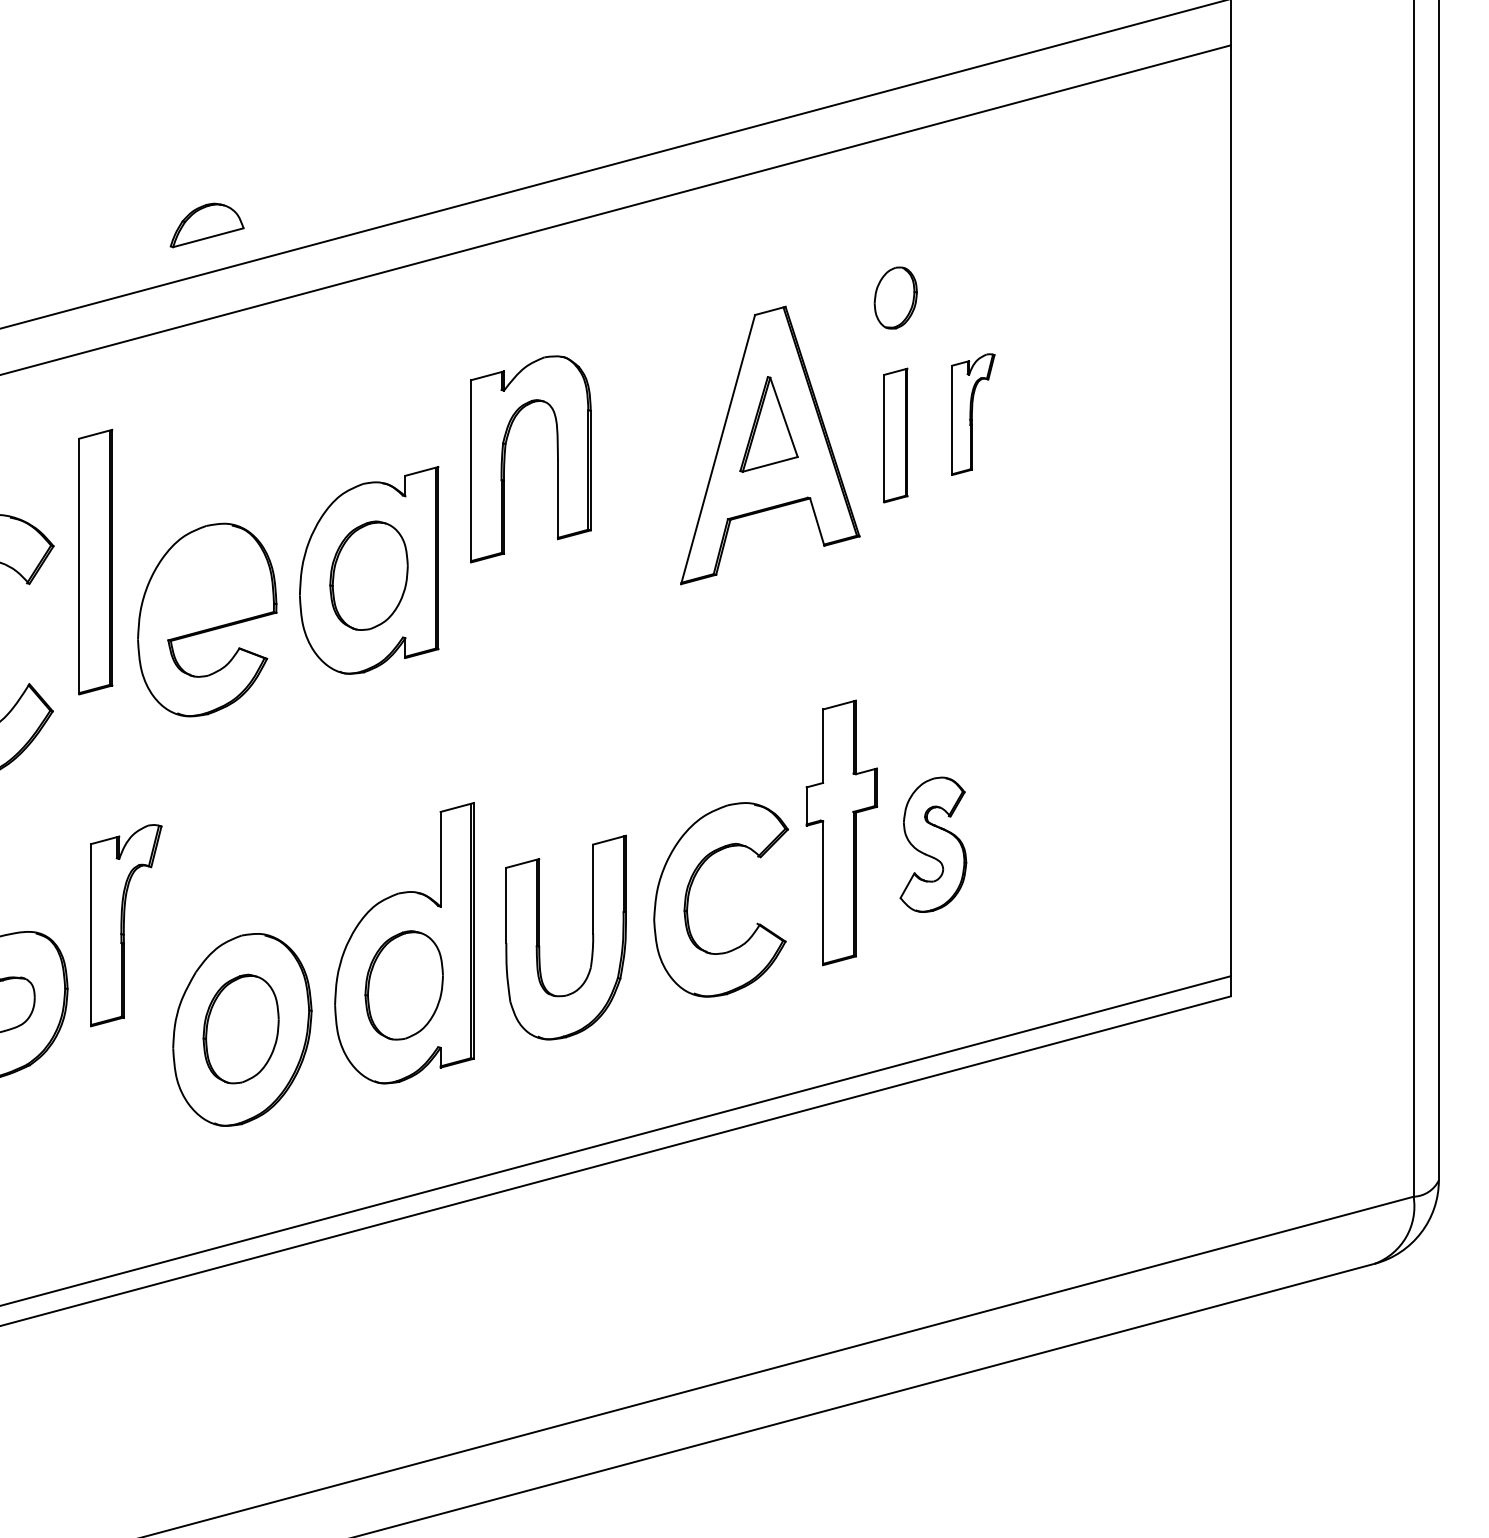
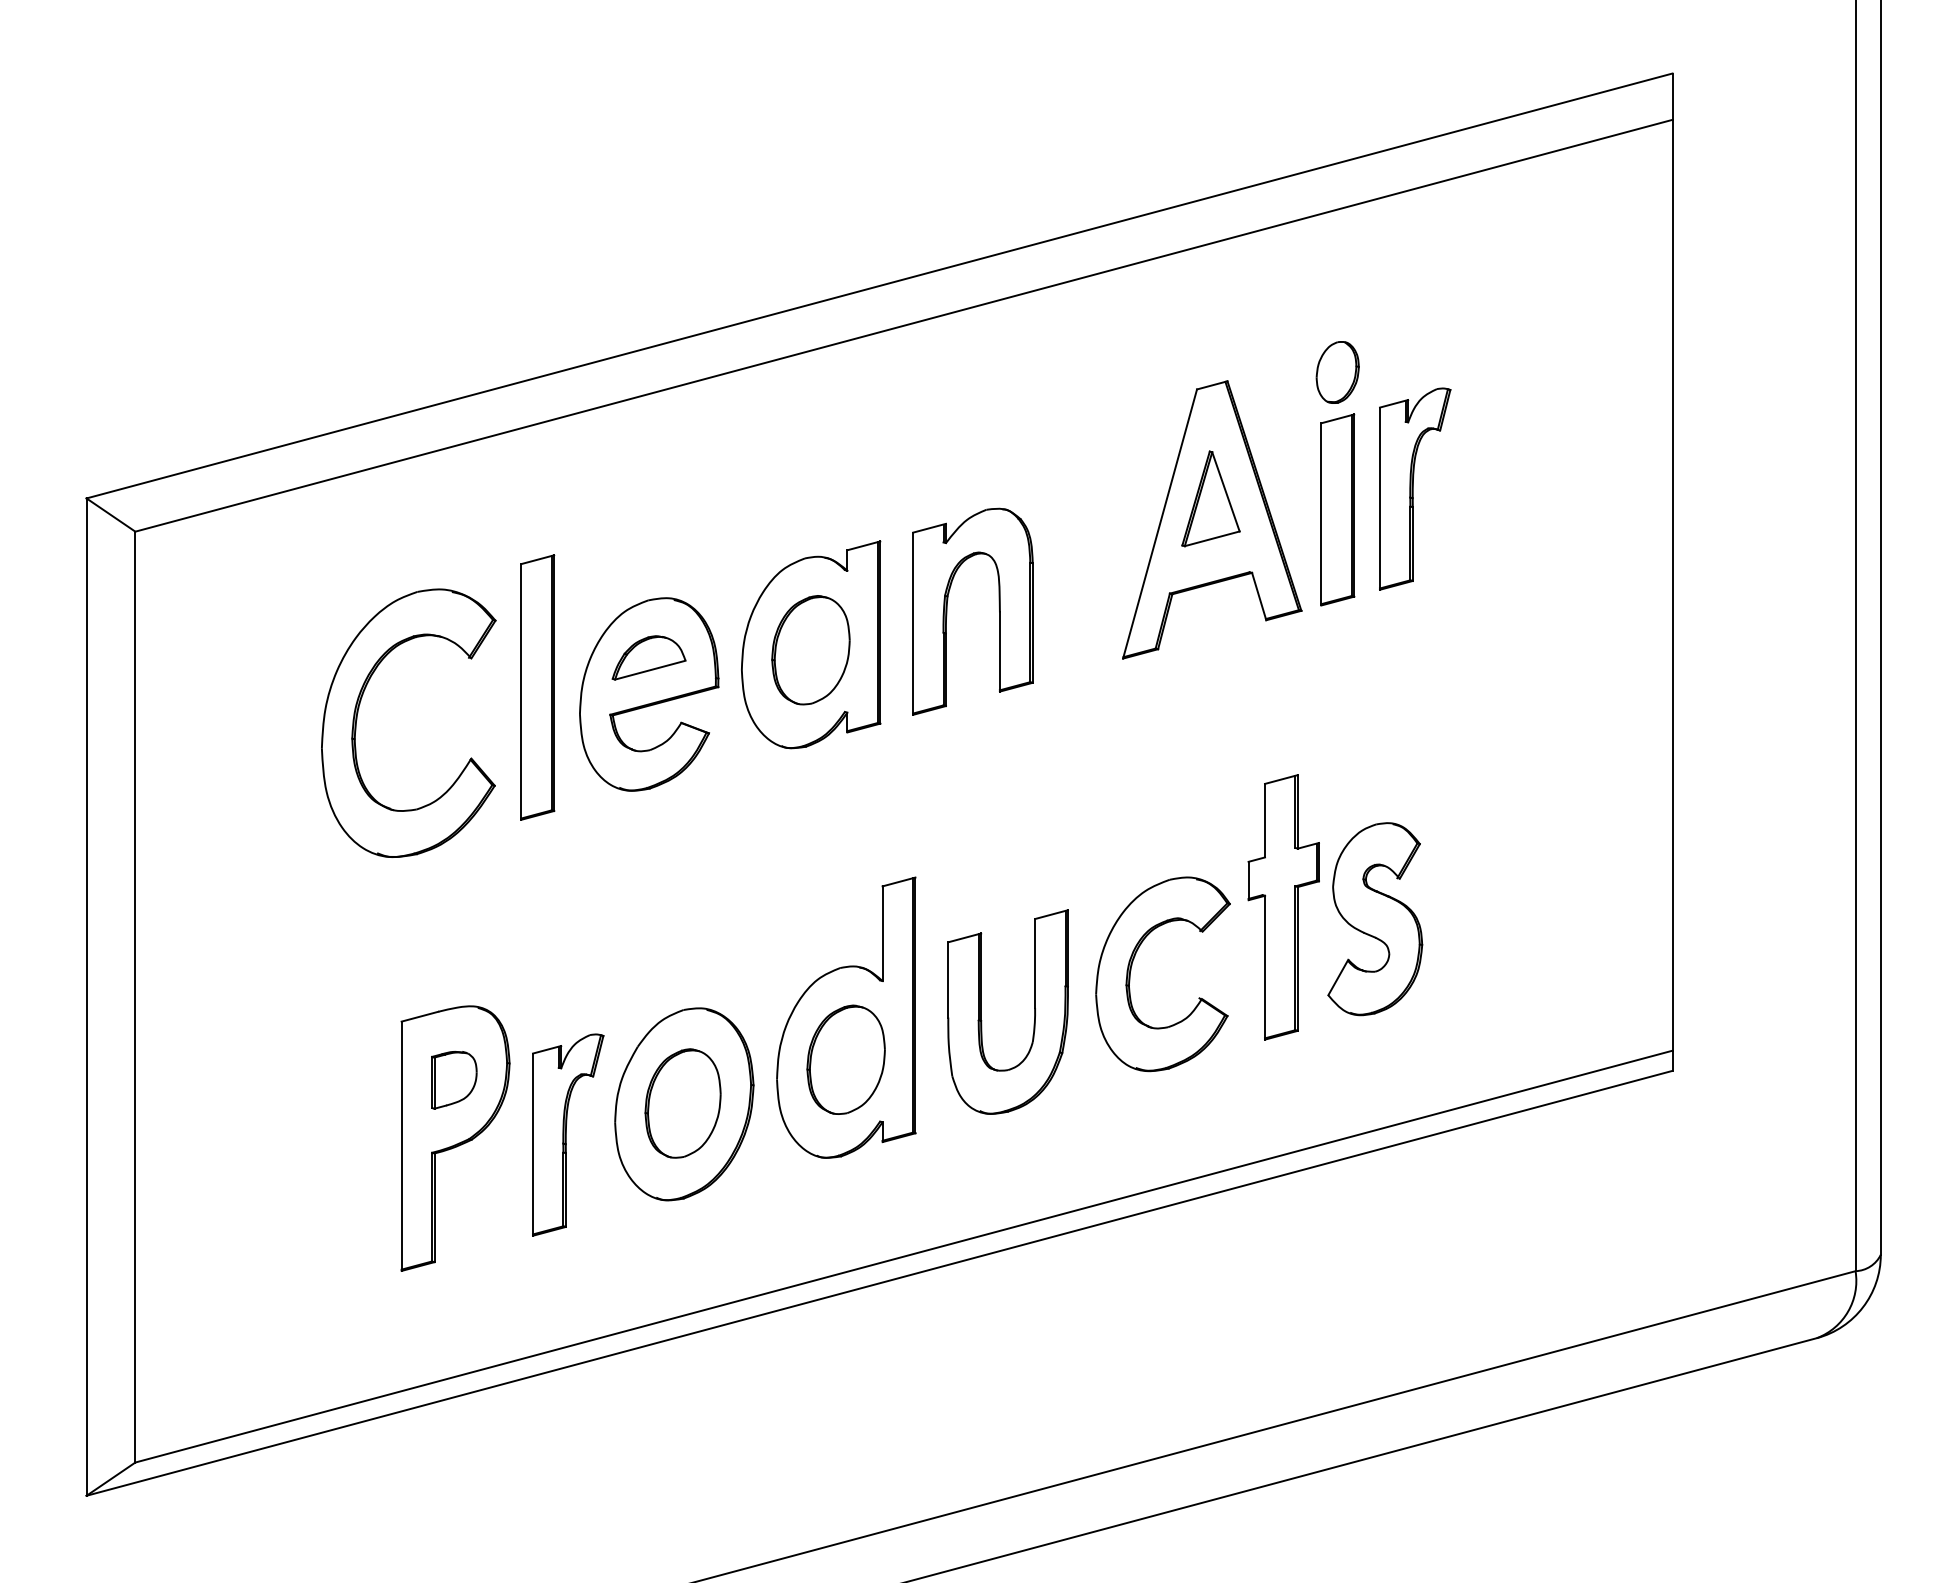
part: (206, 225) -> (648, 657), moved
part: (973, 414) -> (1415, 488), size x1.67
part: (895, 435) -> (1337, 509), size x1.43
part: (505, 459) -> (947, 611), moved
part: (95, 562) -> (537, 687), moved
part: (933, 845) -> (1375, 919), size x1.43
part: (126, 925) -> (568, 1134), moved

